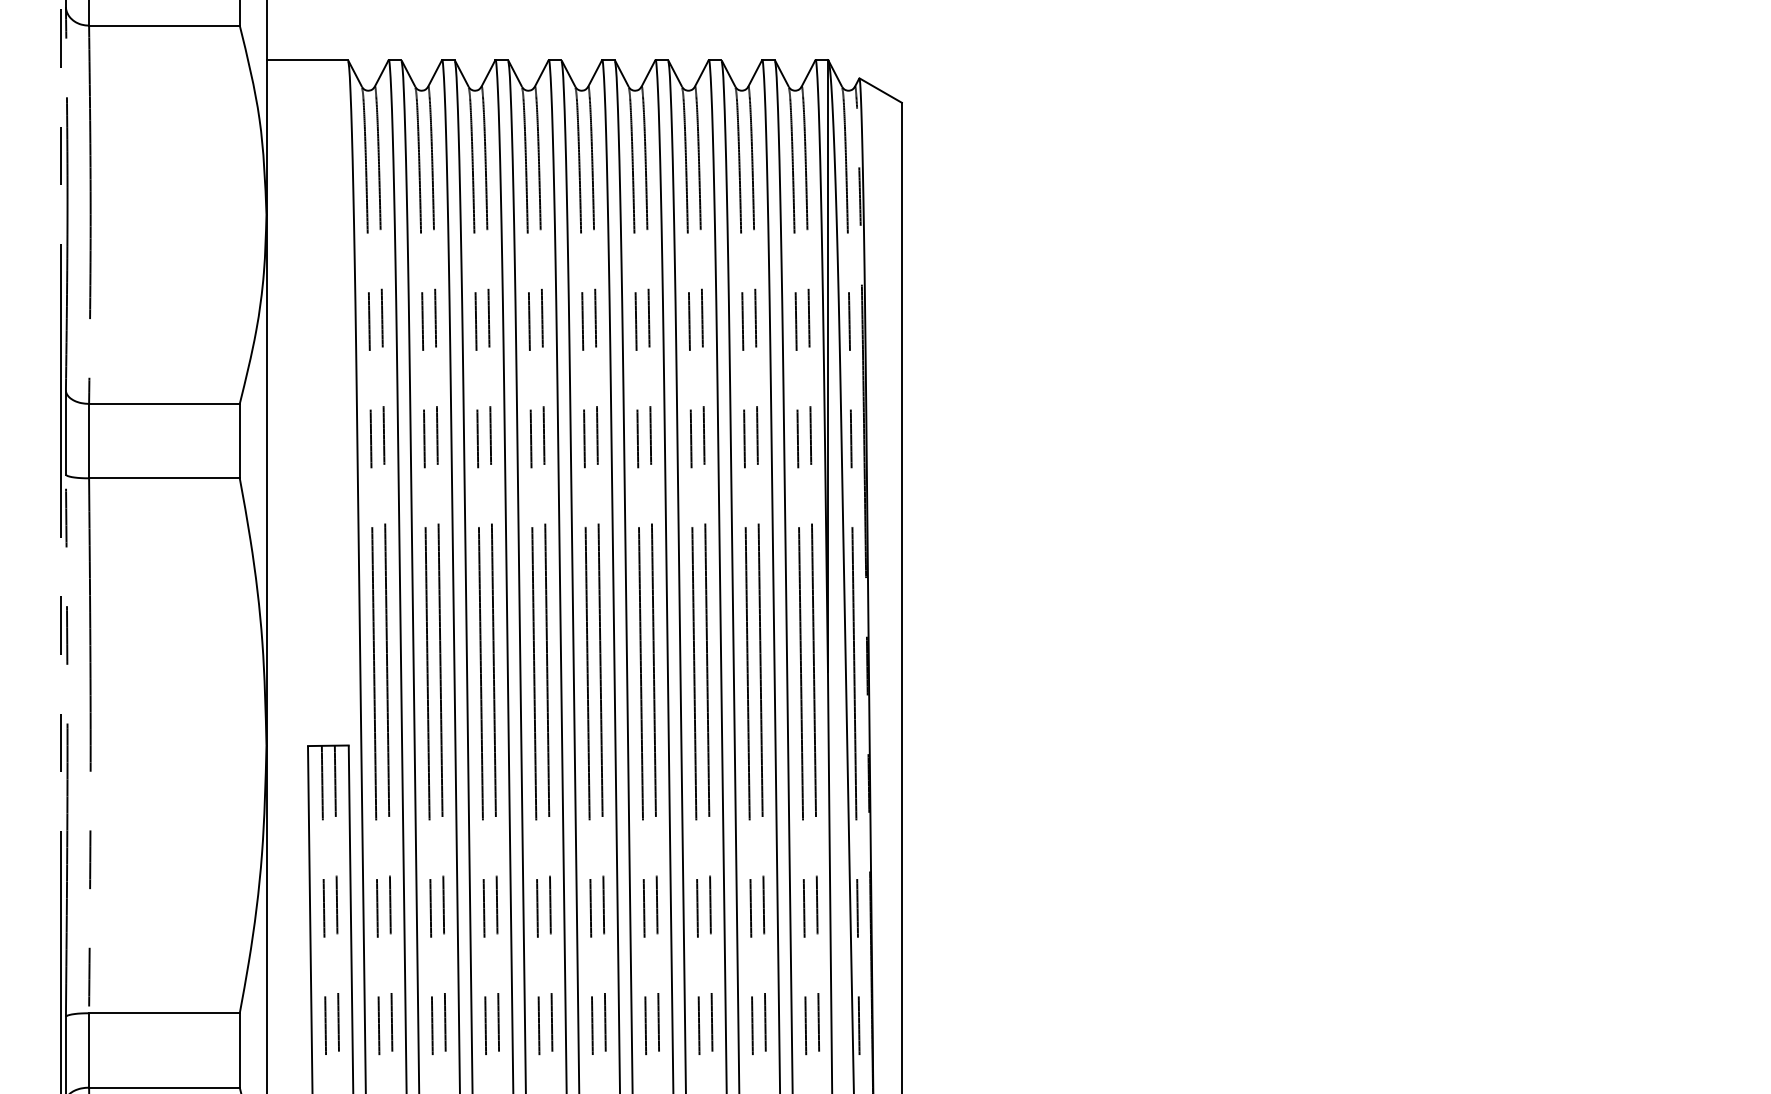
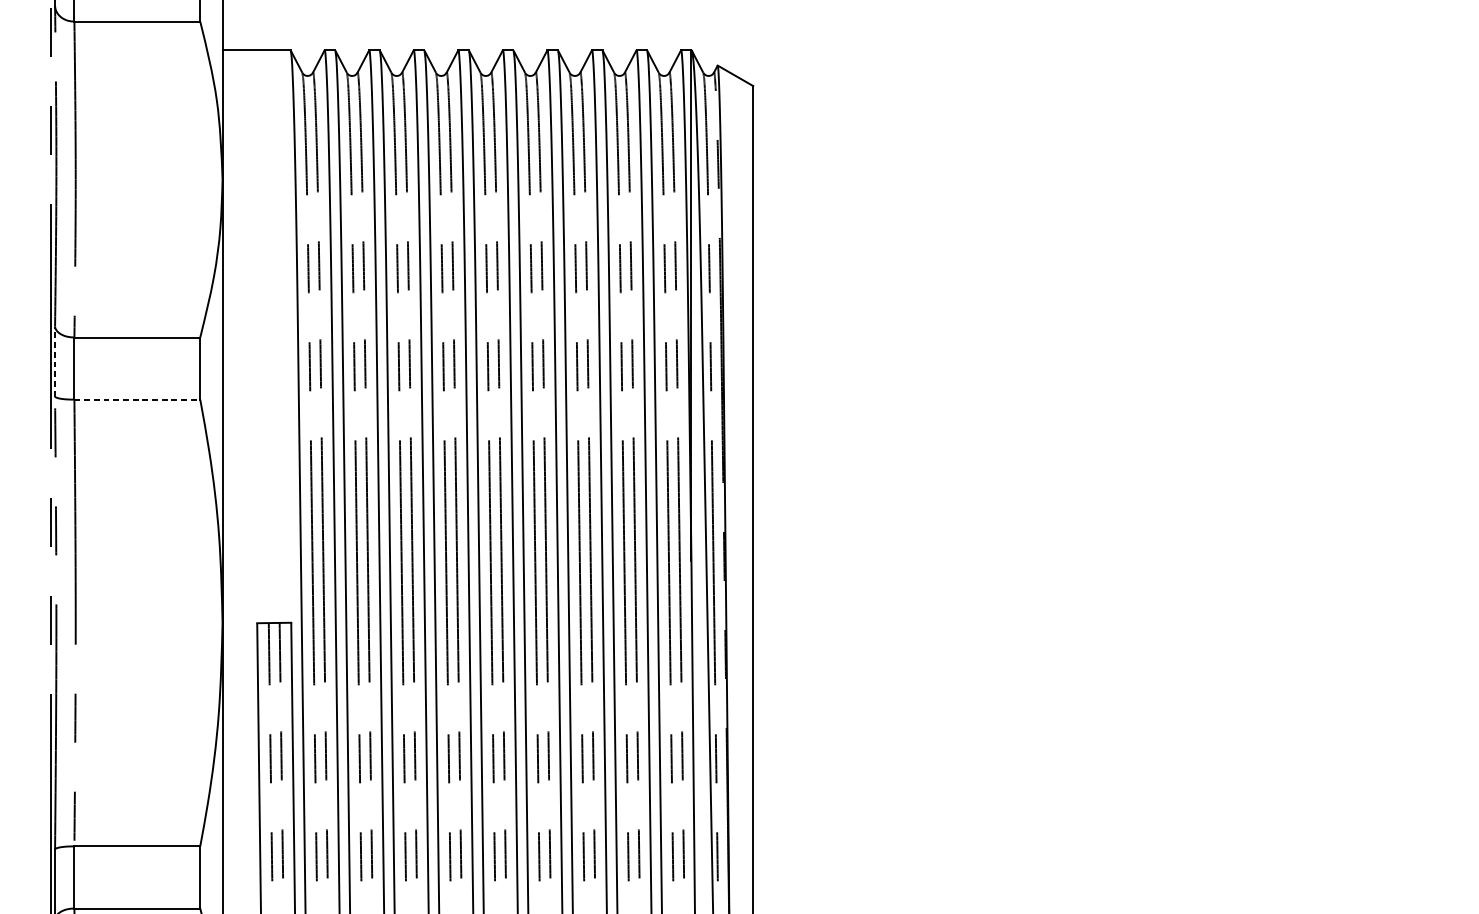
line: (65, 432) -> (54, 361), solid -> dashed
line: (164, 478) -> (137, 399), solid -> dashed

